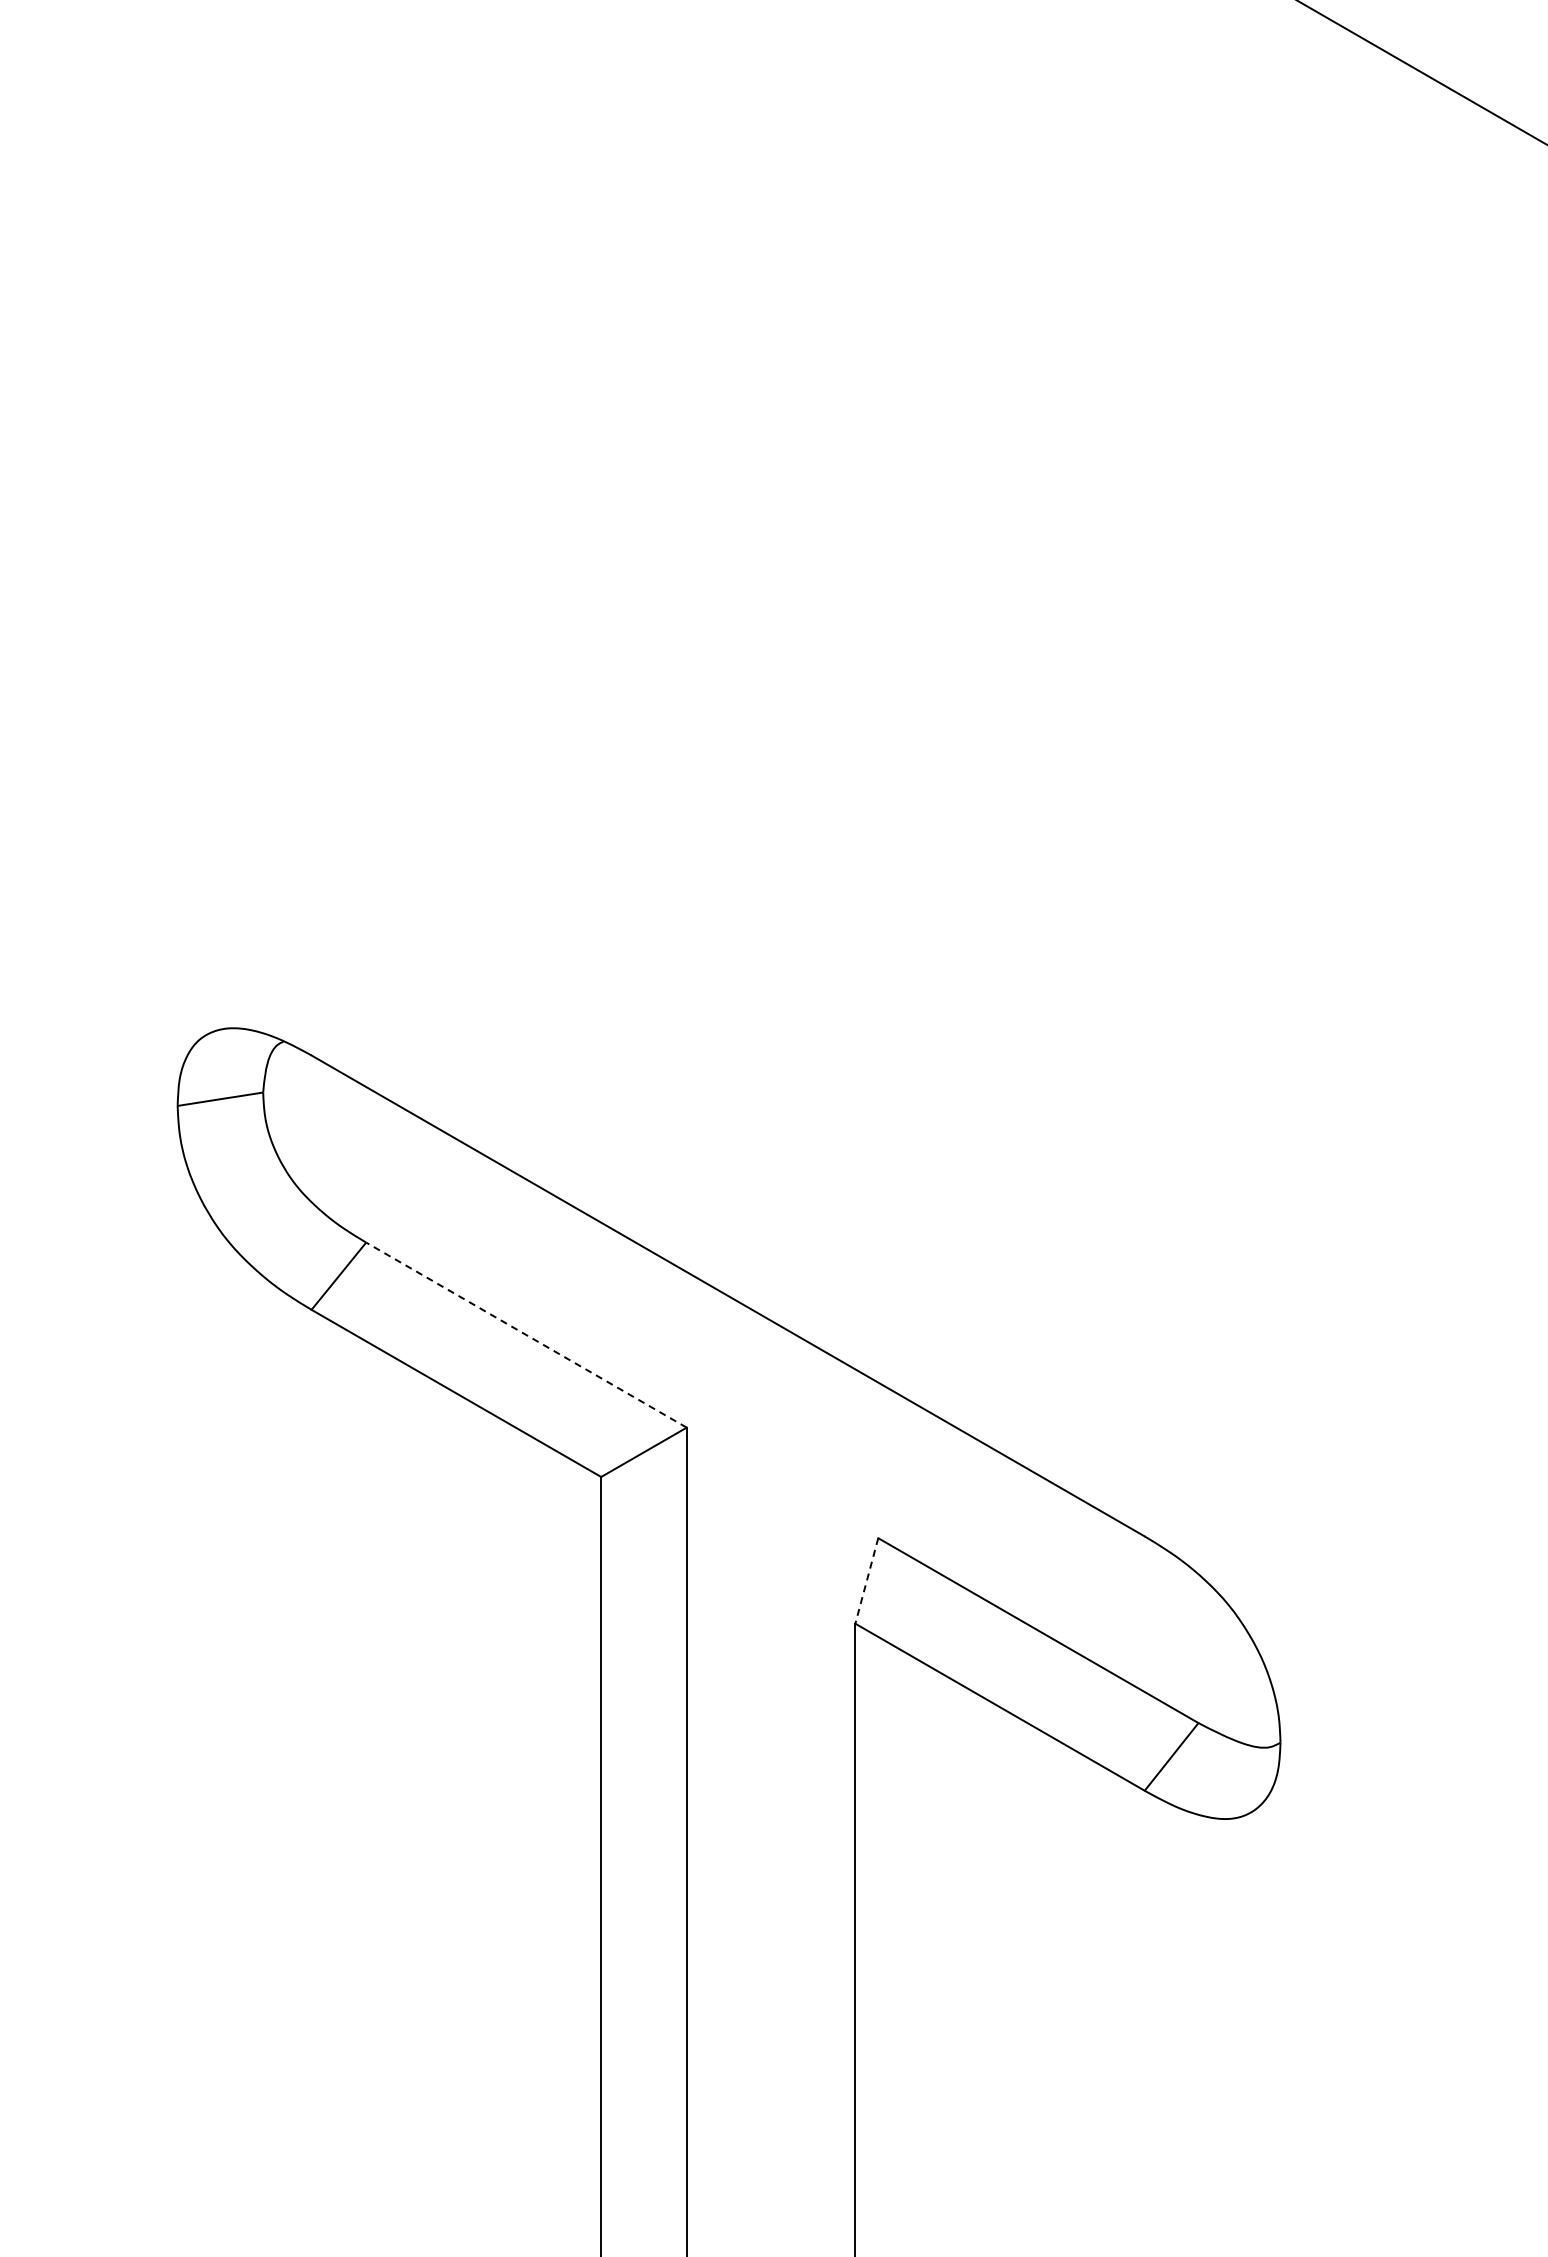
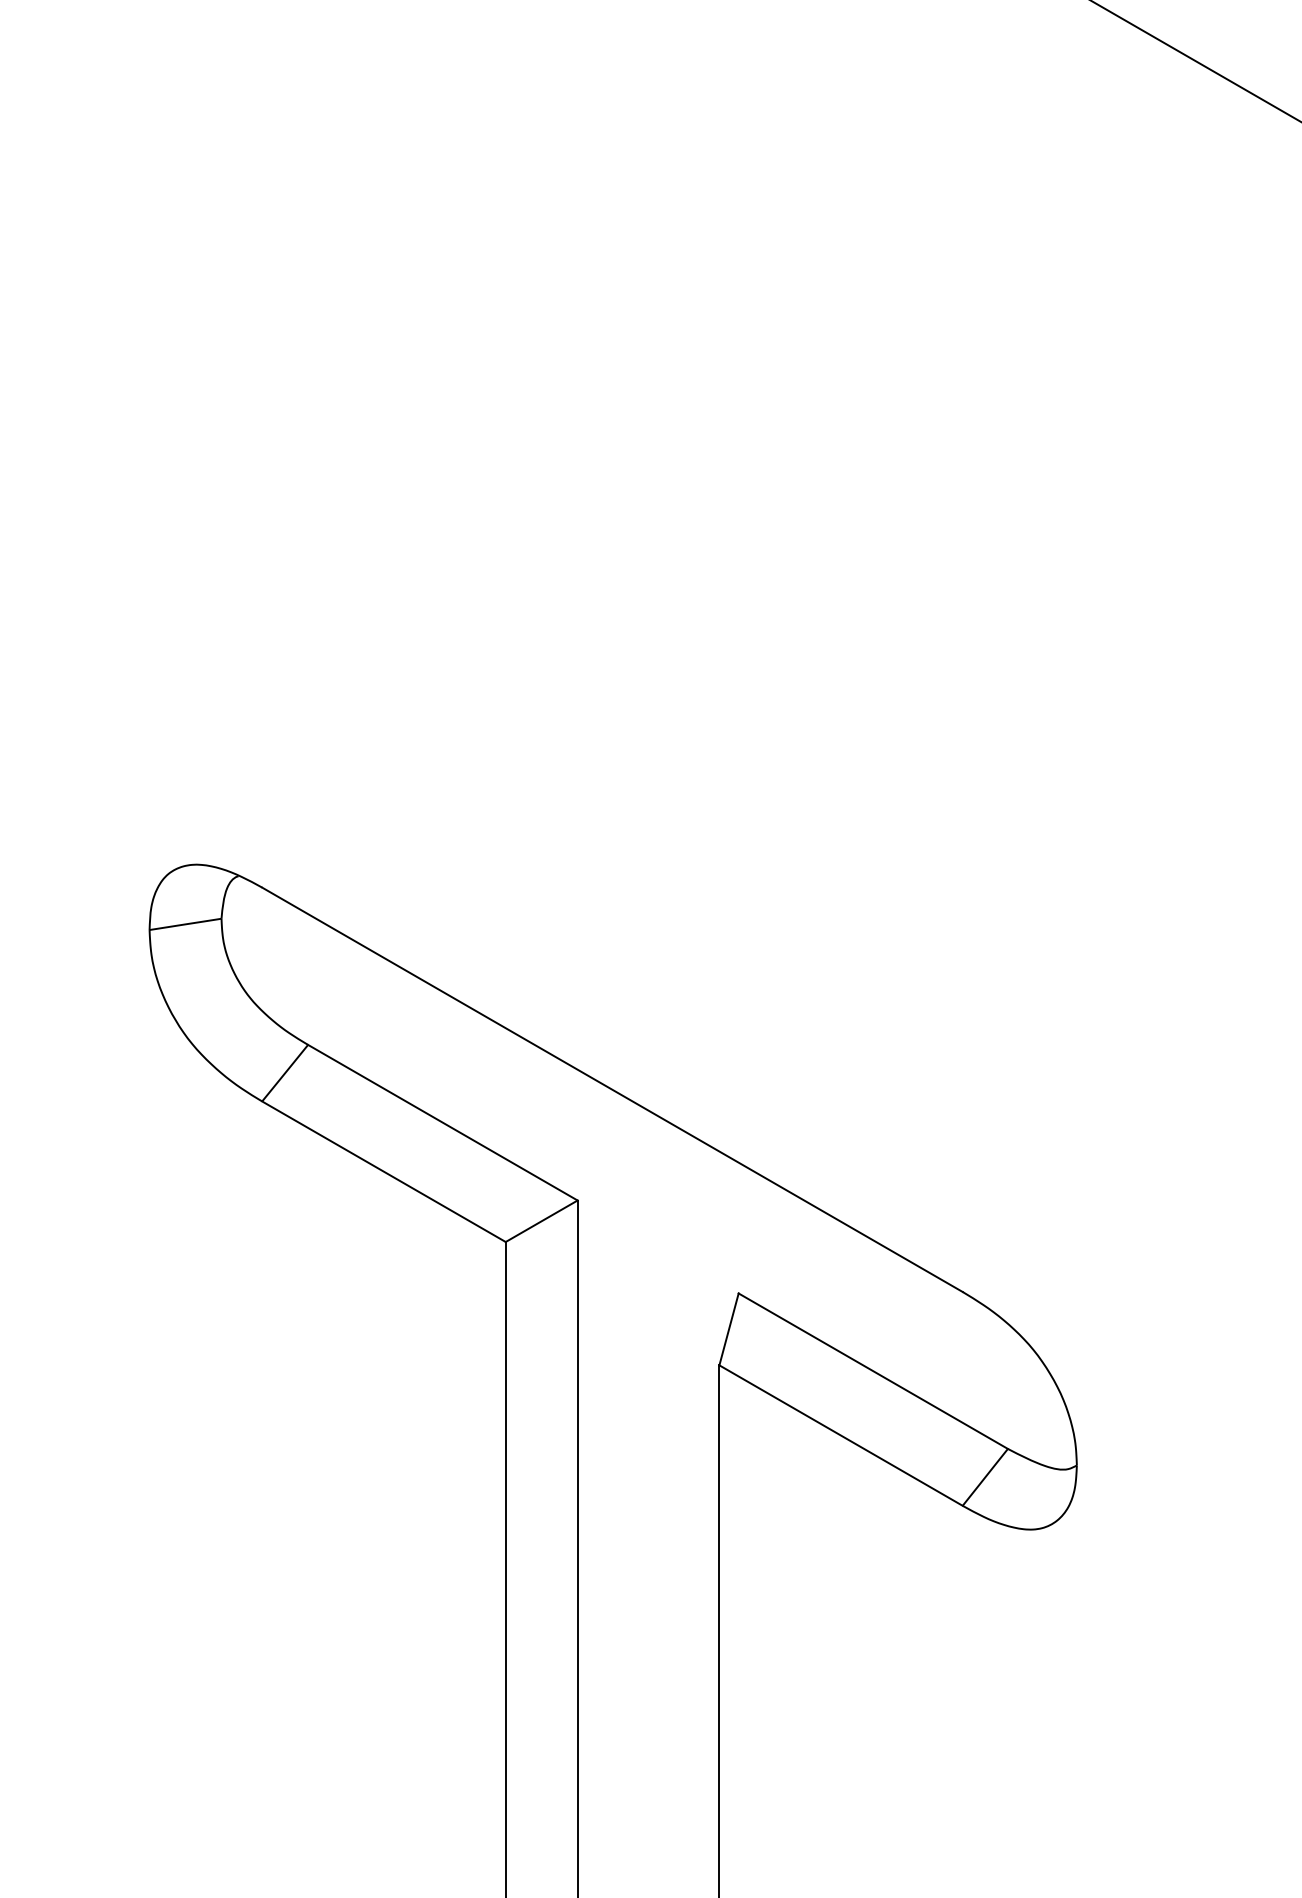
line: (526, 1334) -> (442, 1122), dashed -> solid
line: (866, 1581) -> (728, 1329), dashed -> solid

